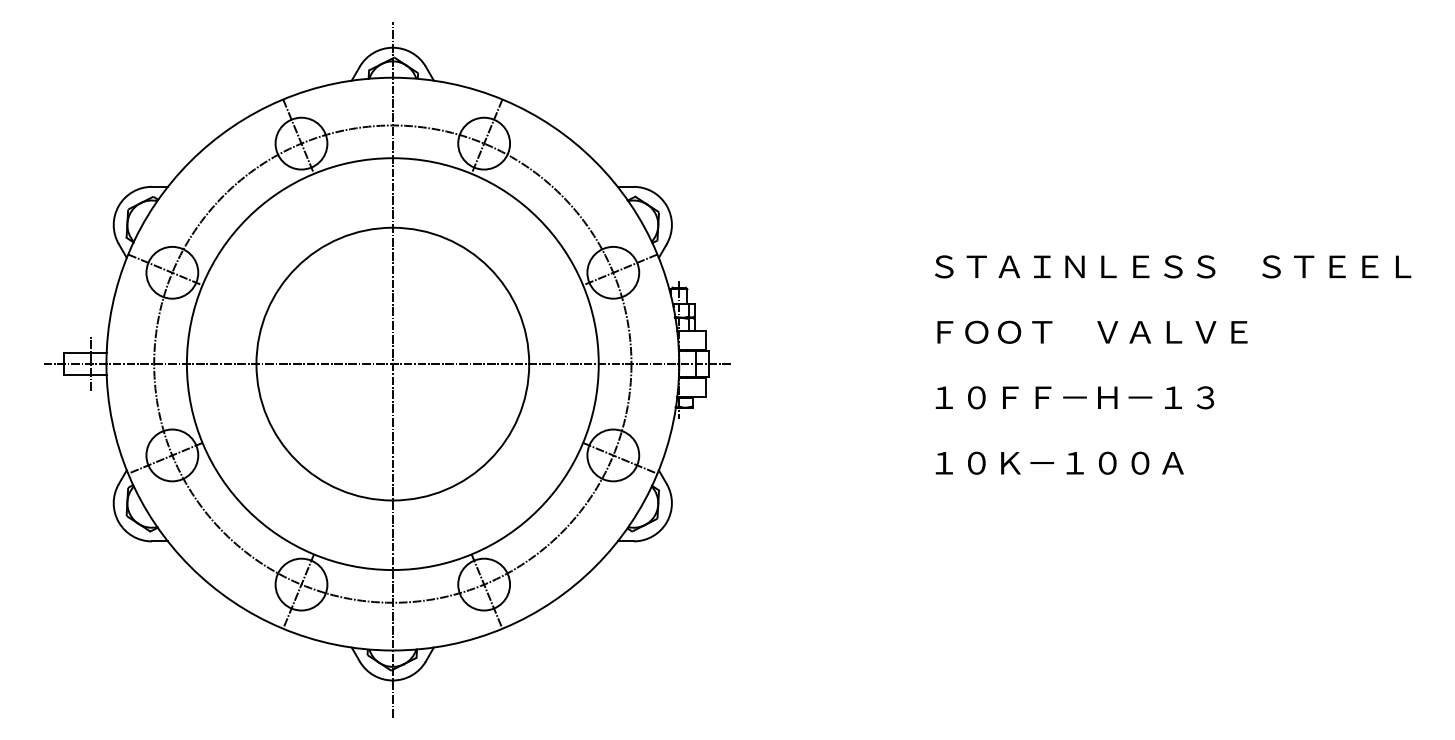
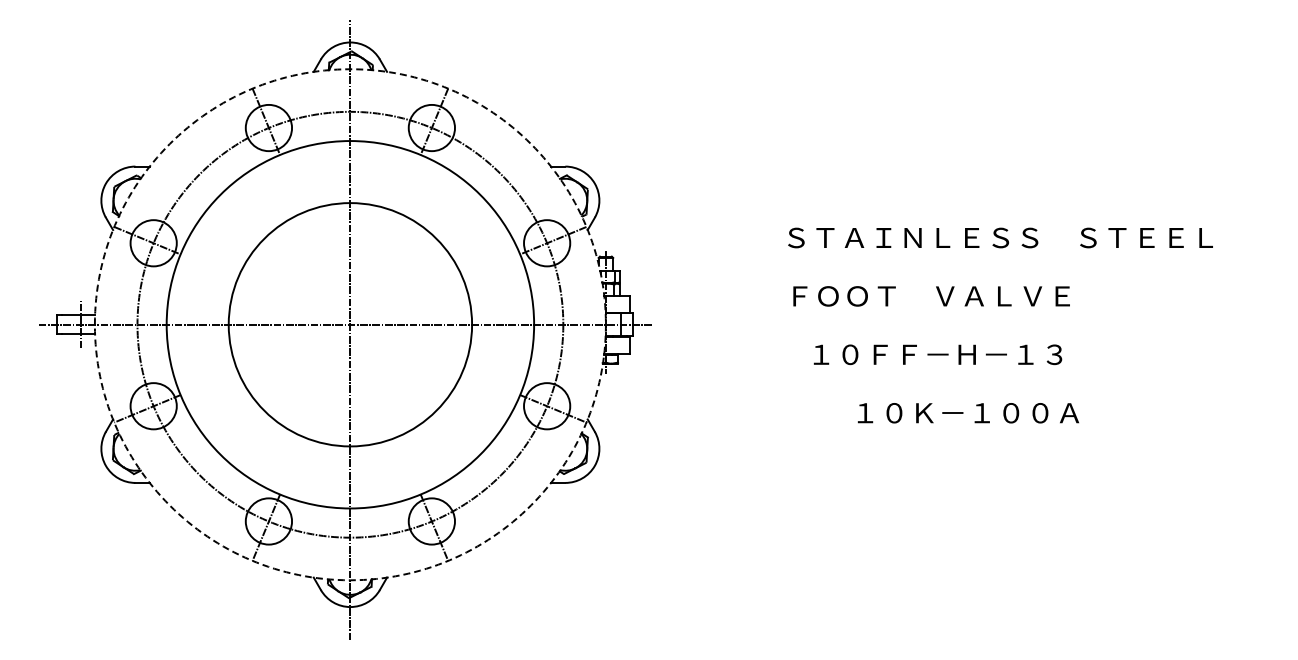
text: (1173, 266) -> (1000, 237), moved
text: (1092, 332) -> (931, 296), moved
circle: (391, 363) -> (349, 324), solid -> dashed
text: (1074, 397) -> (937, 354), moved
text: (1058, 463) -> (967, 413), moved

